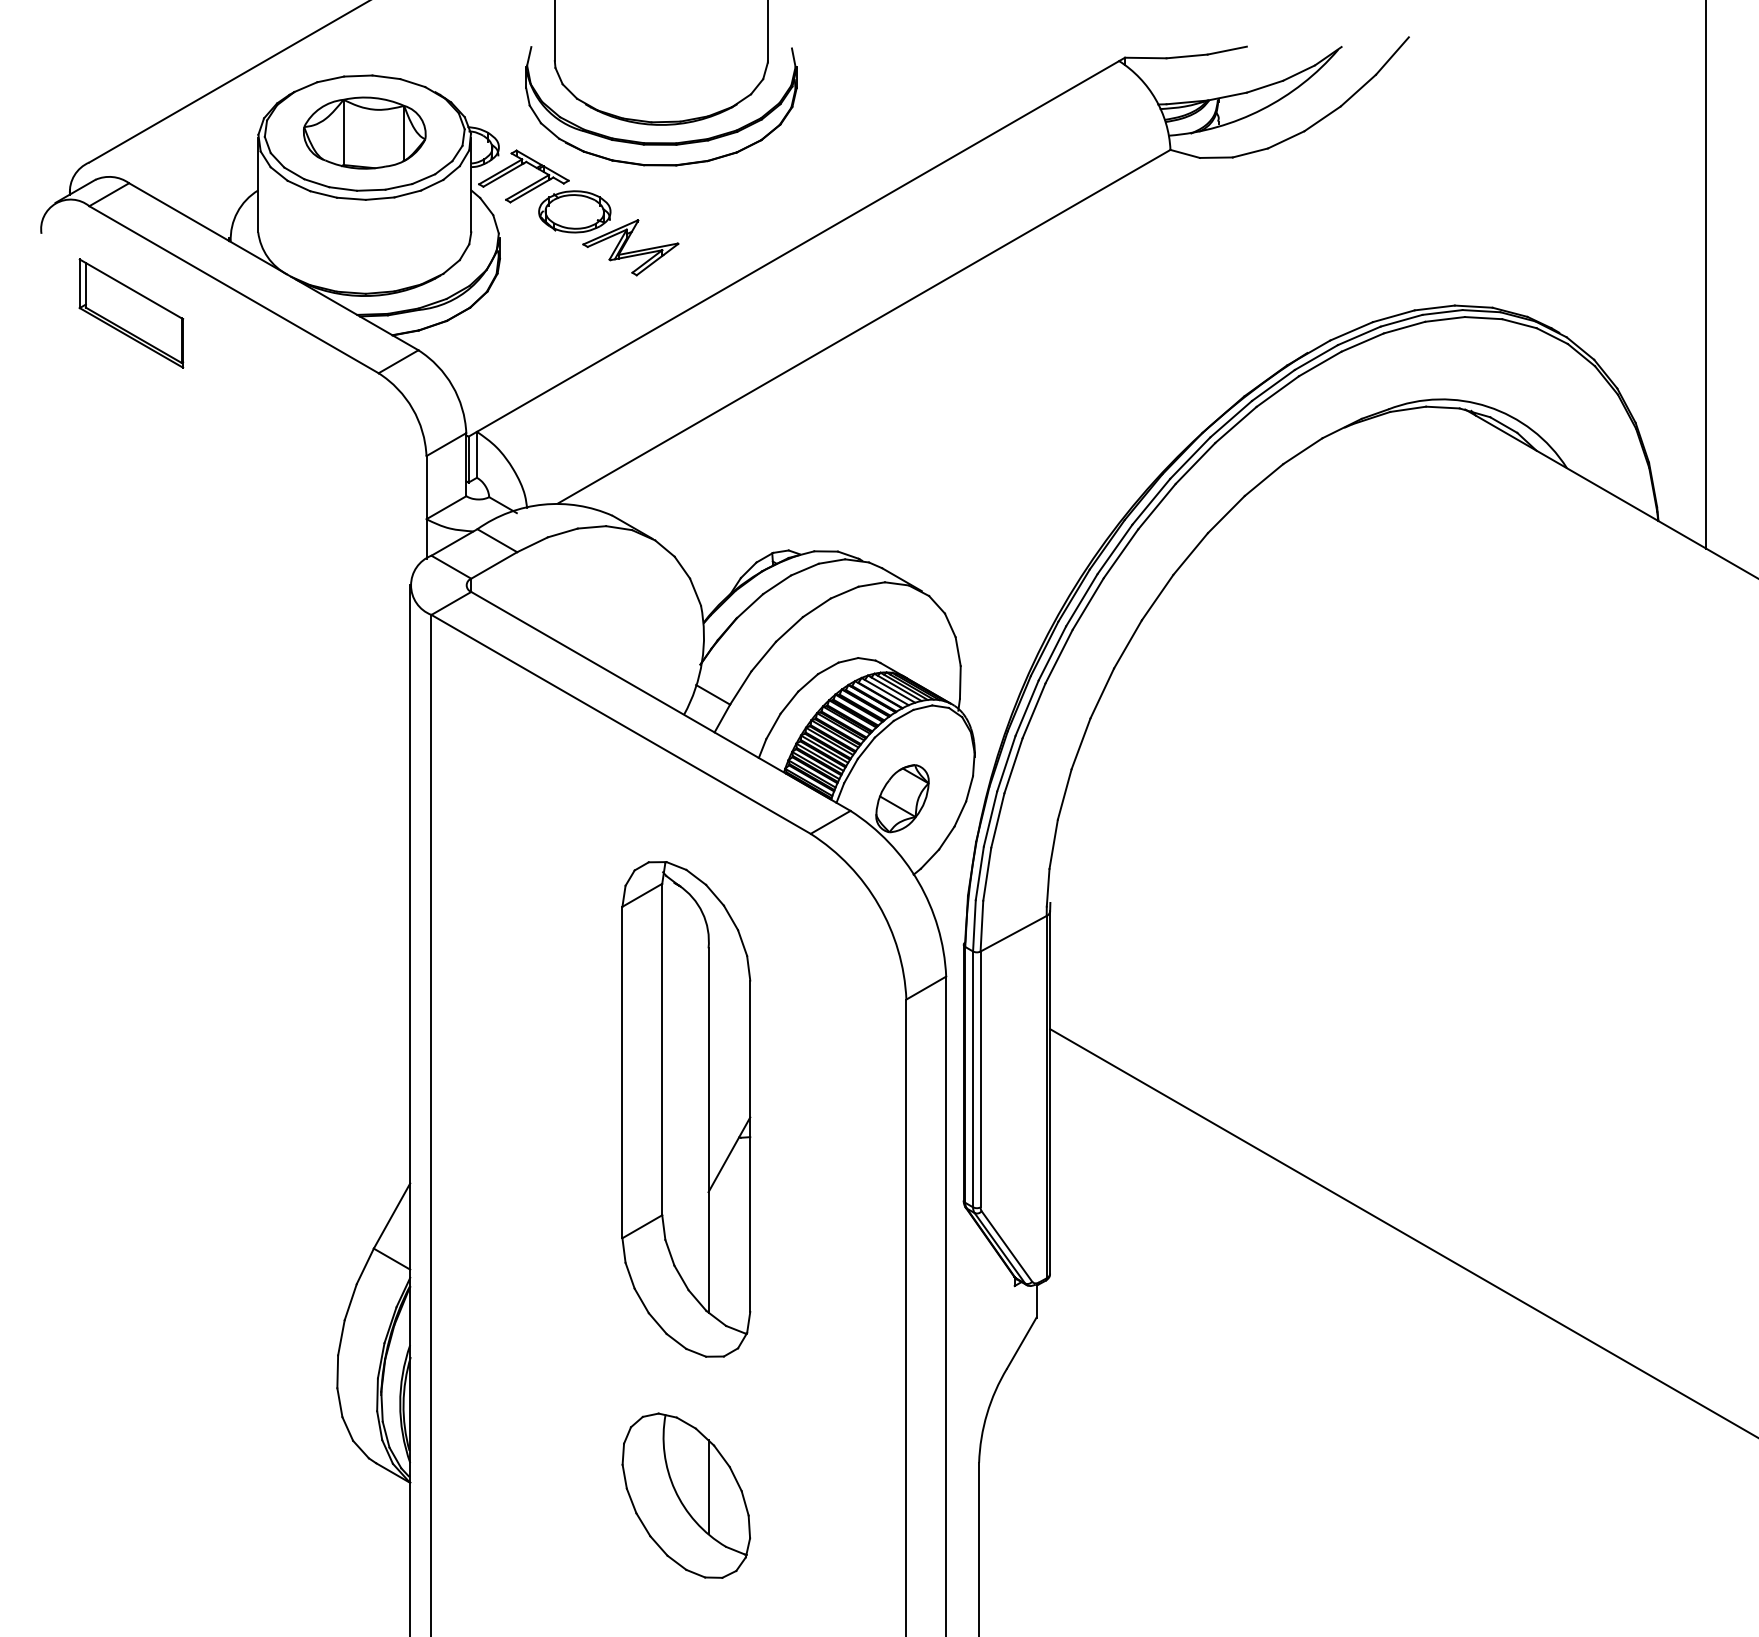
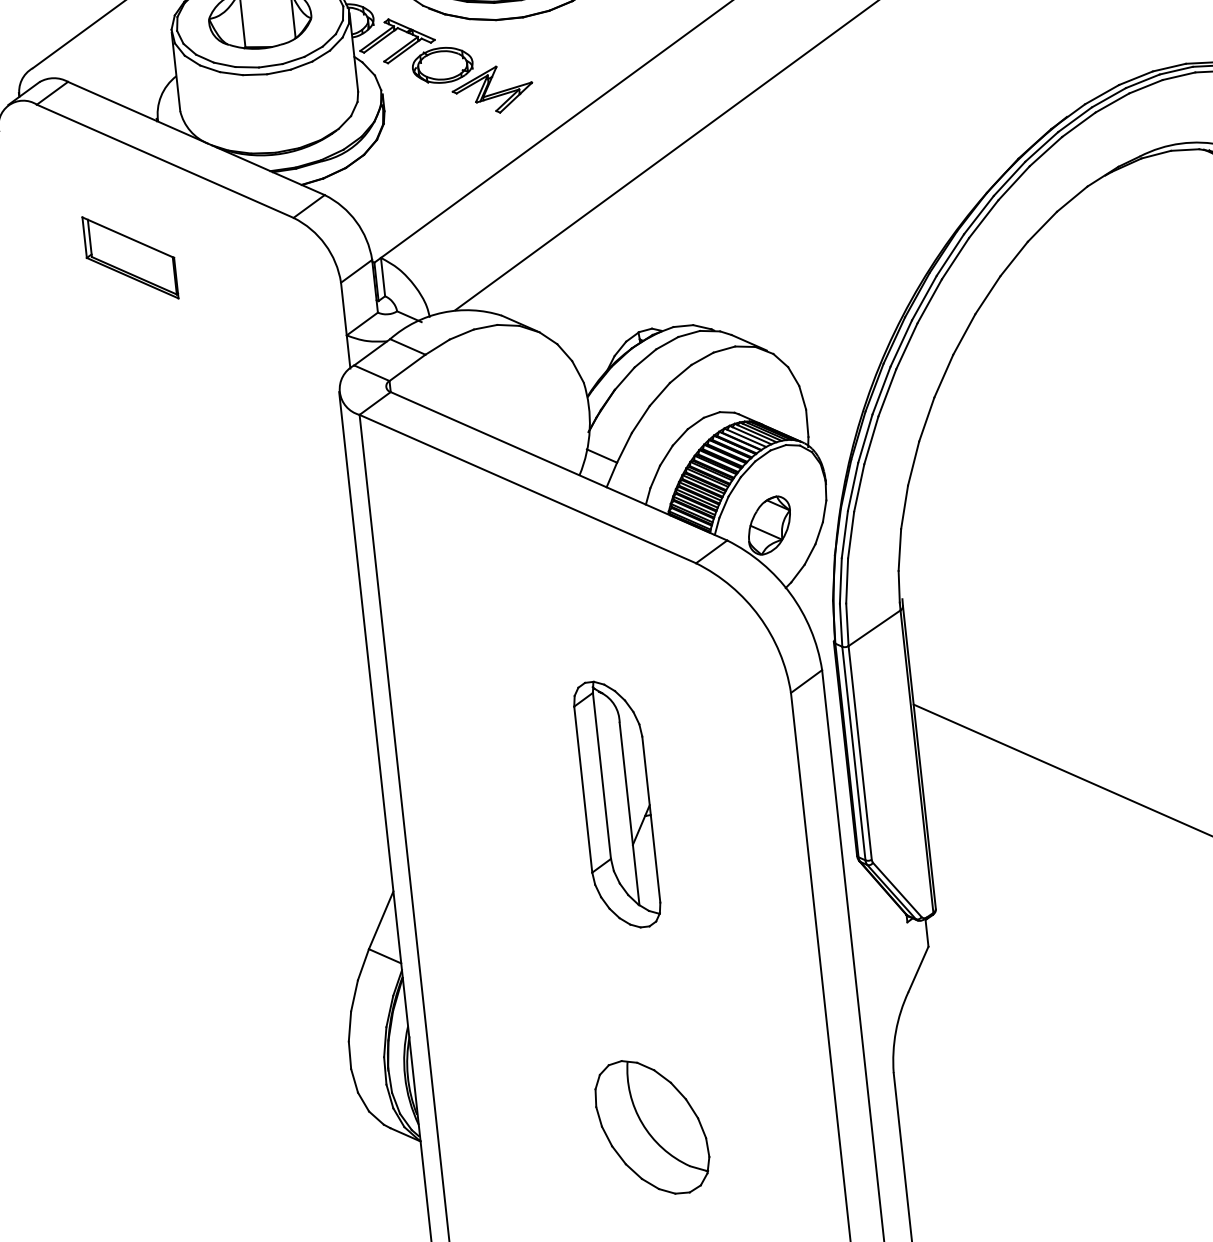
part: (131, 313) -> (130, 257), moved
part: (686, 1109) -> (617, 804), size x0.6
line: (708, 1486) -> (669, 1117), removed

